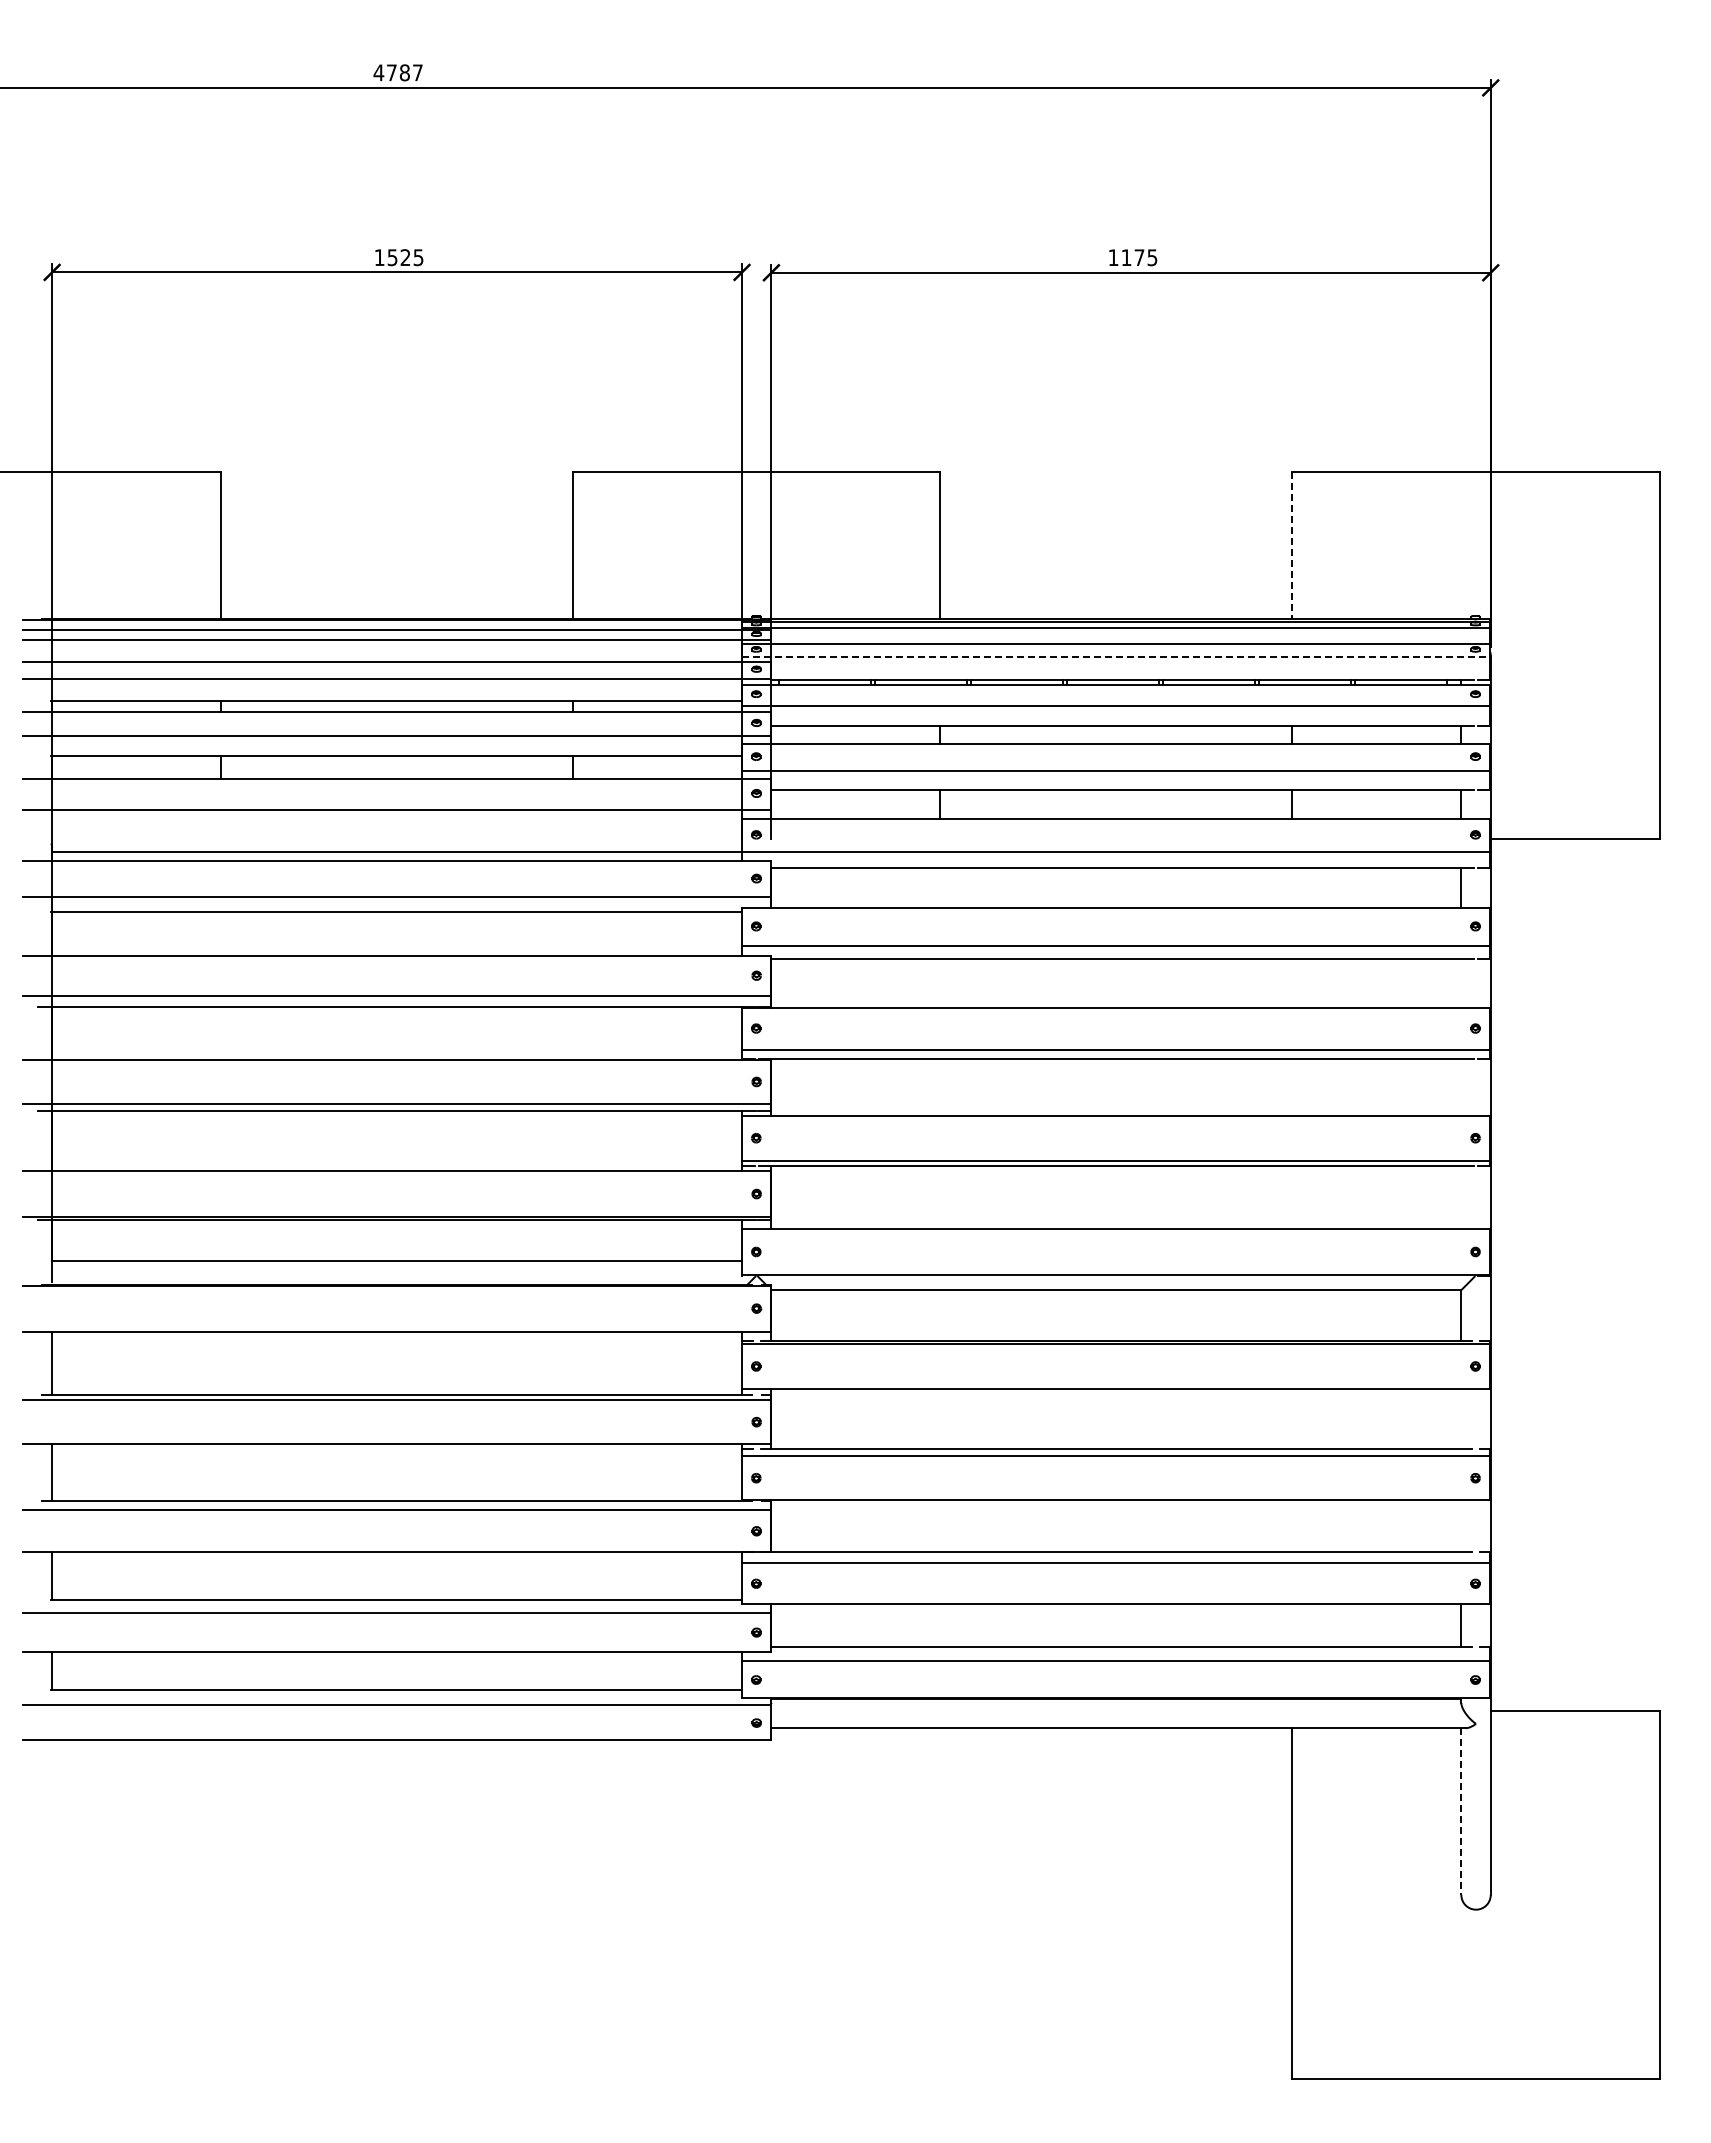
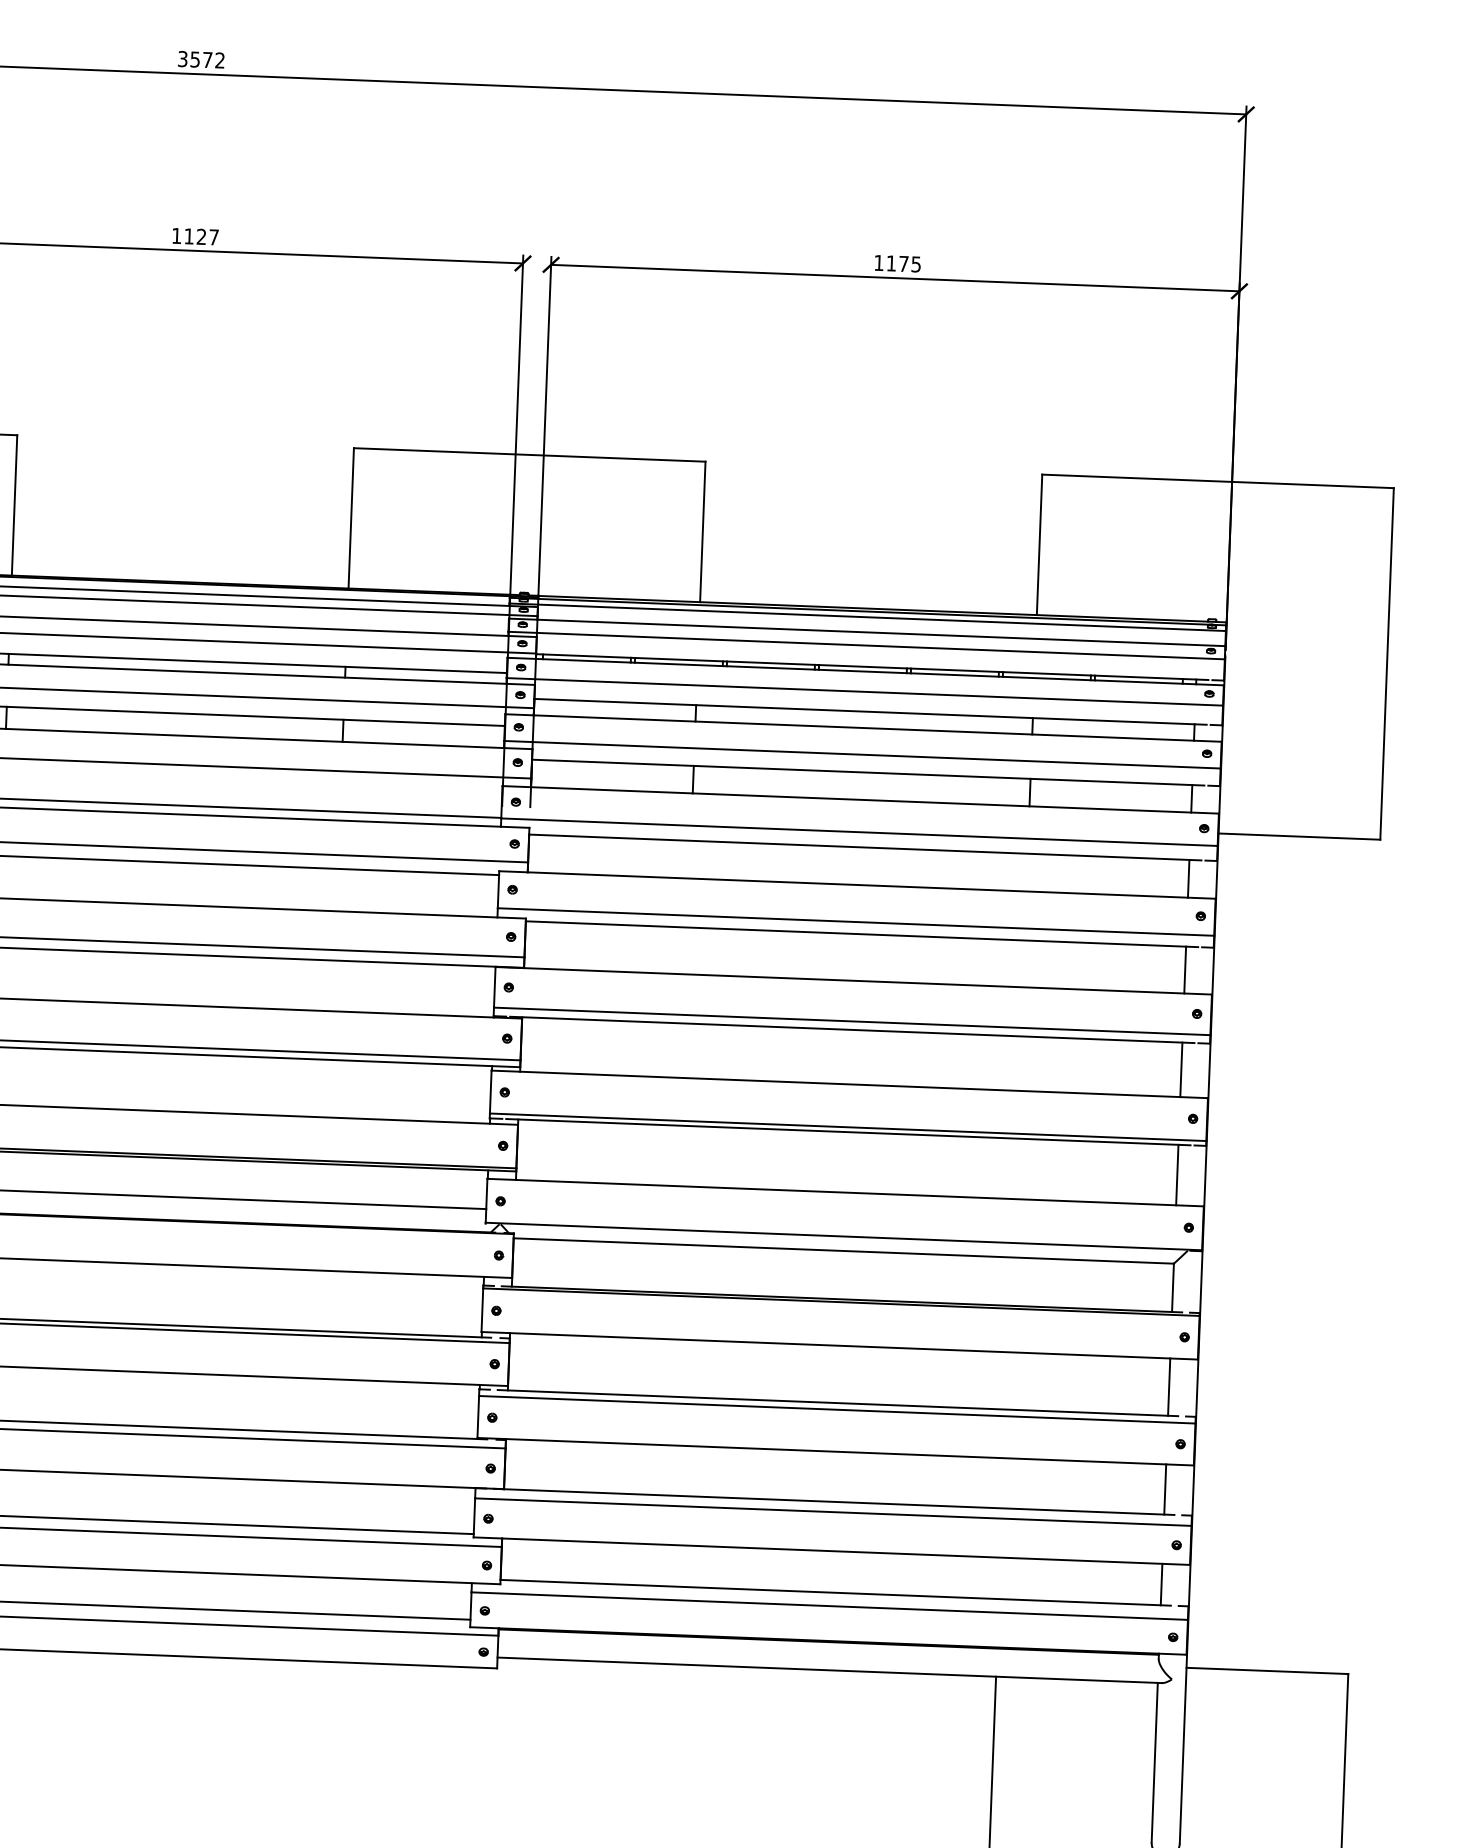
text: (397, 72) -> (200, 59), 4787 -> 3572
text: (405, 257) -> (201, 236), 1525 -> 1127
line: (1292, 545) -> (1039, 544), dashed -> solid
line: (1116, 657) -> (867, 645), dashed -> solid
line: (1461, 982) -> (1185, 969), added
line: (1461, 1087) -> (1181, 1069), added
line: (1461, 1197) -> (1177, 1175), added
line: (1461, 1419) -> (1169, 1387), added
line: (1461, 1525) -> (1165, 1488), added
line: (1461, 1812) -> (1154, 1763), dashed -> solid

